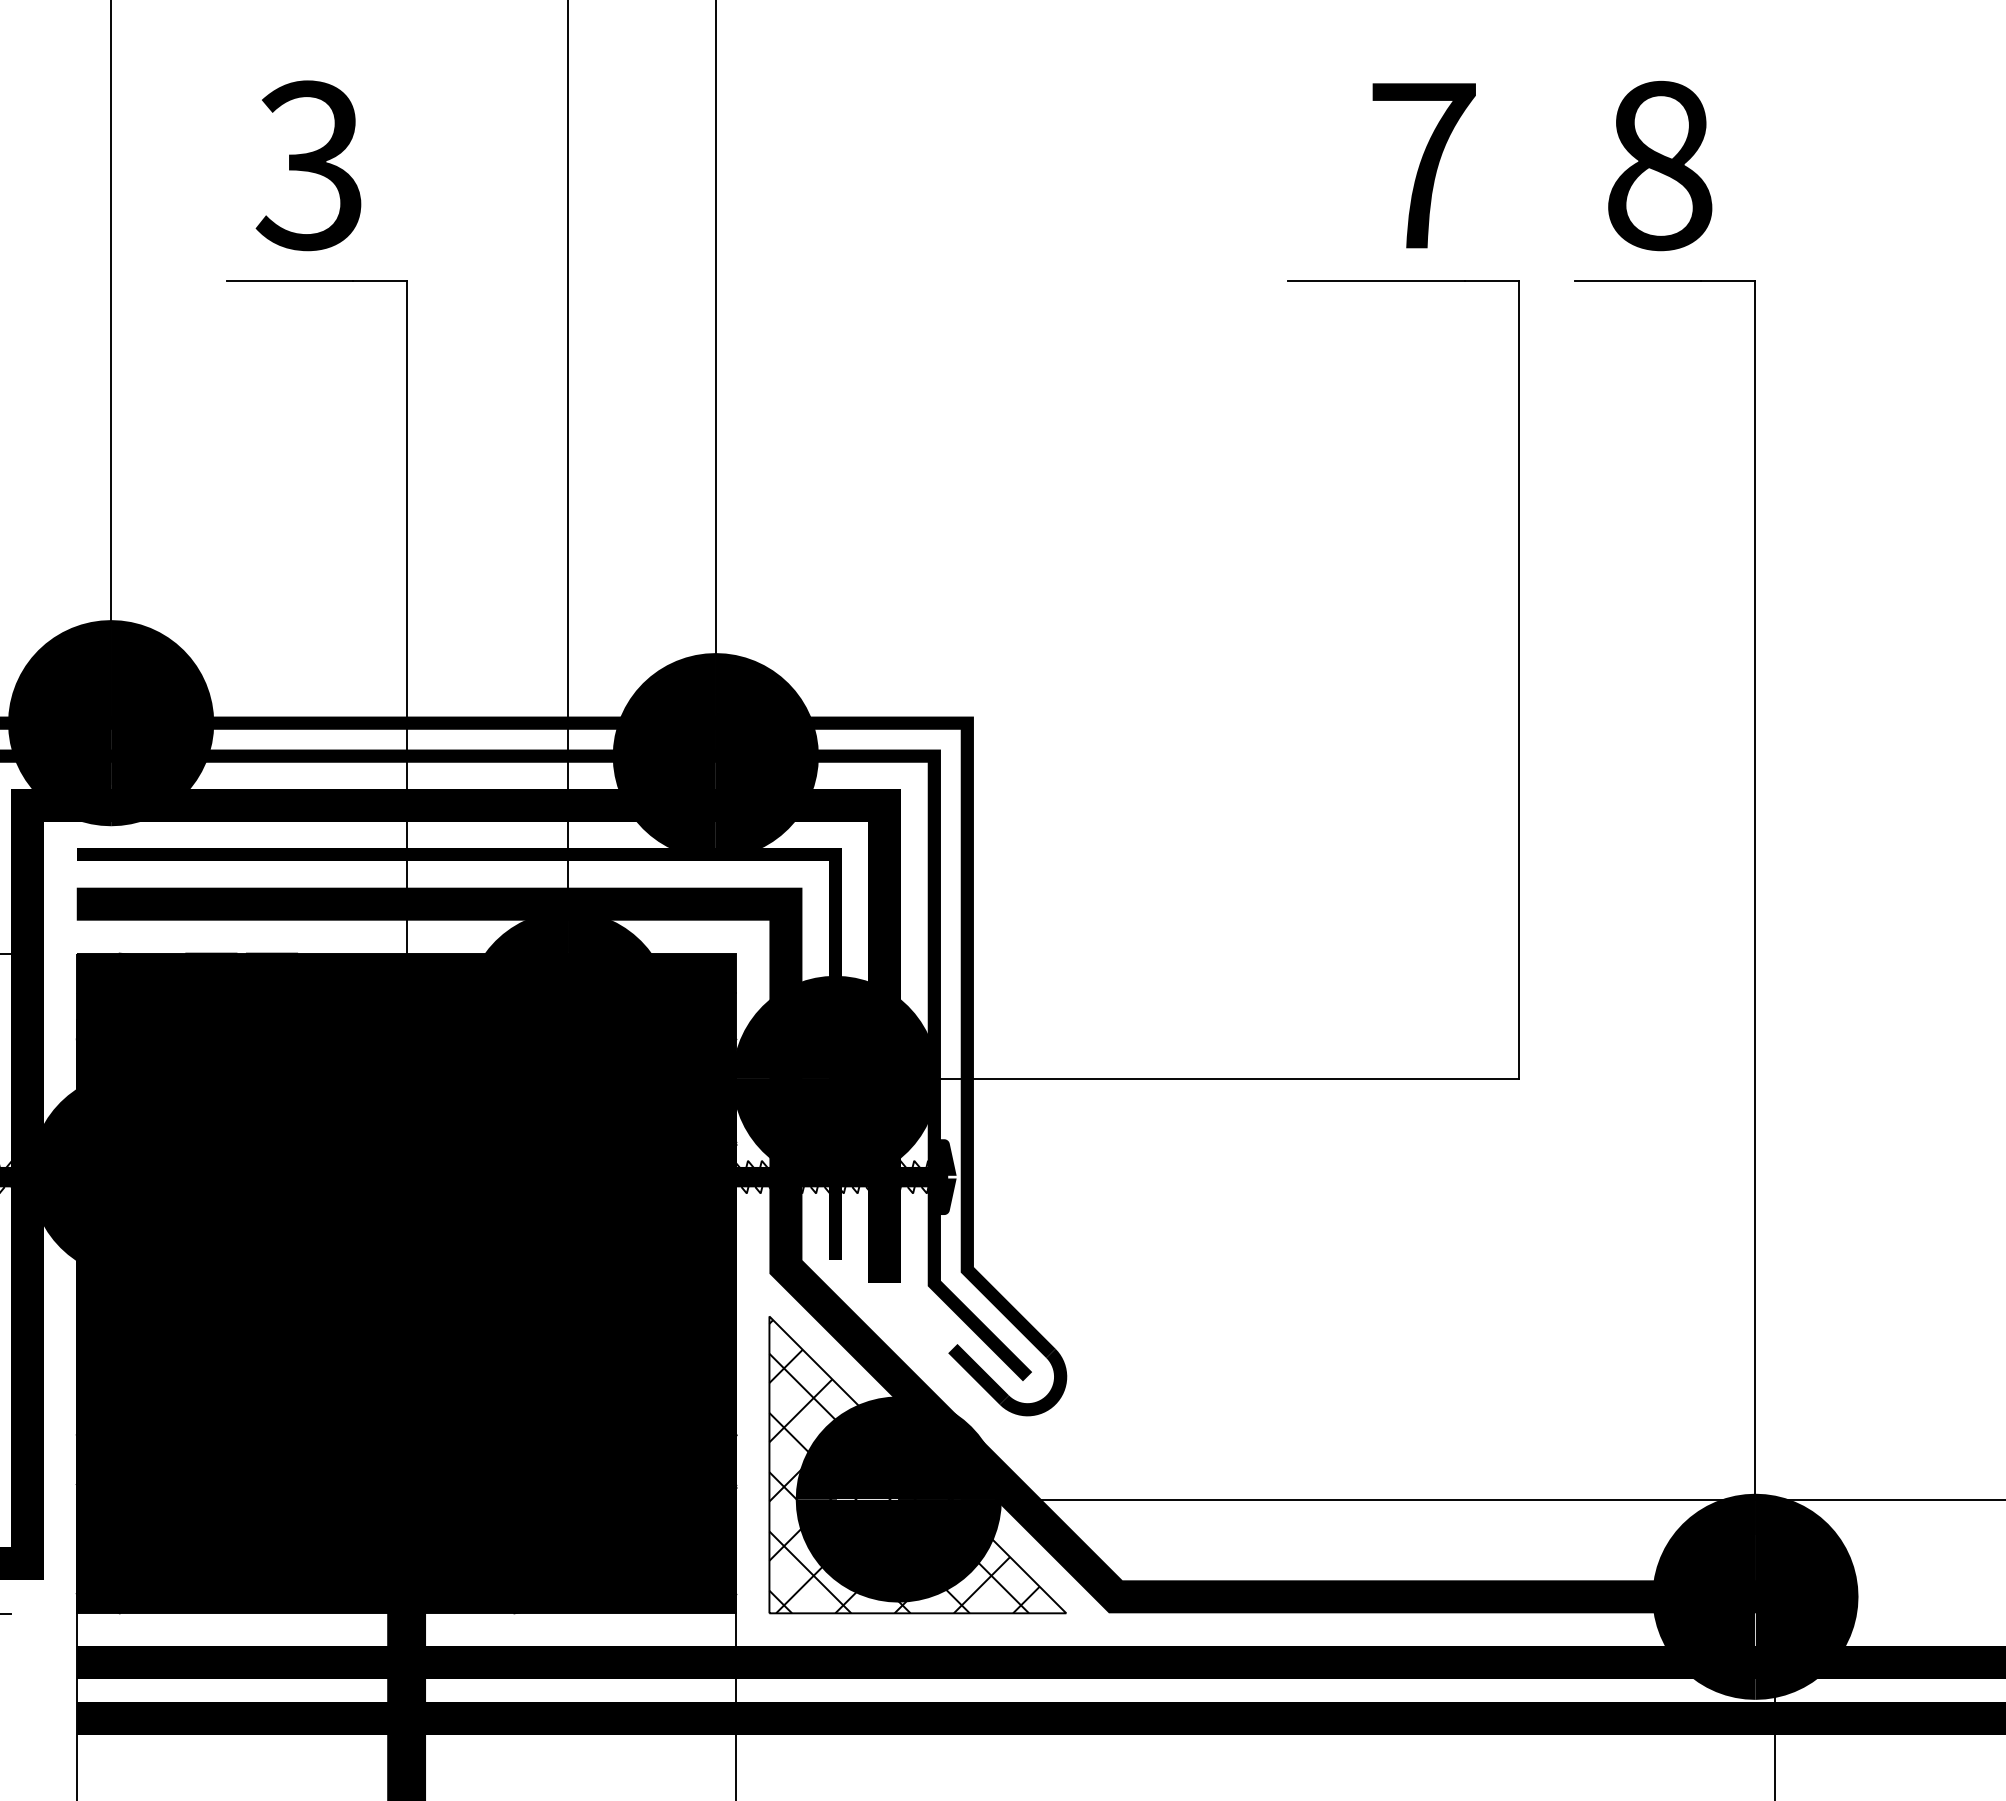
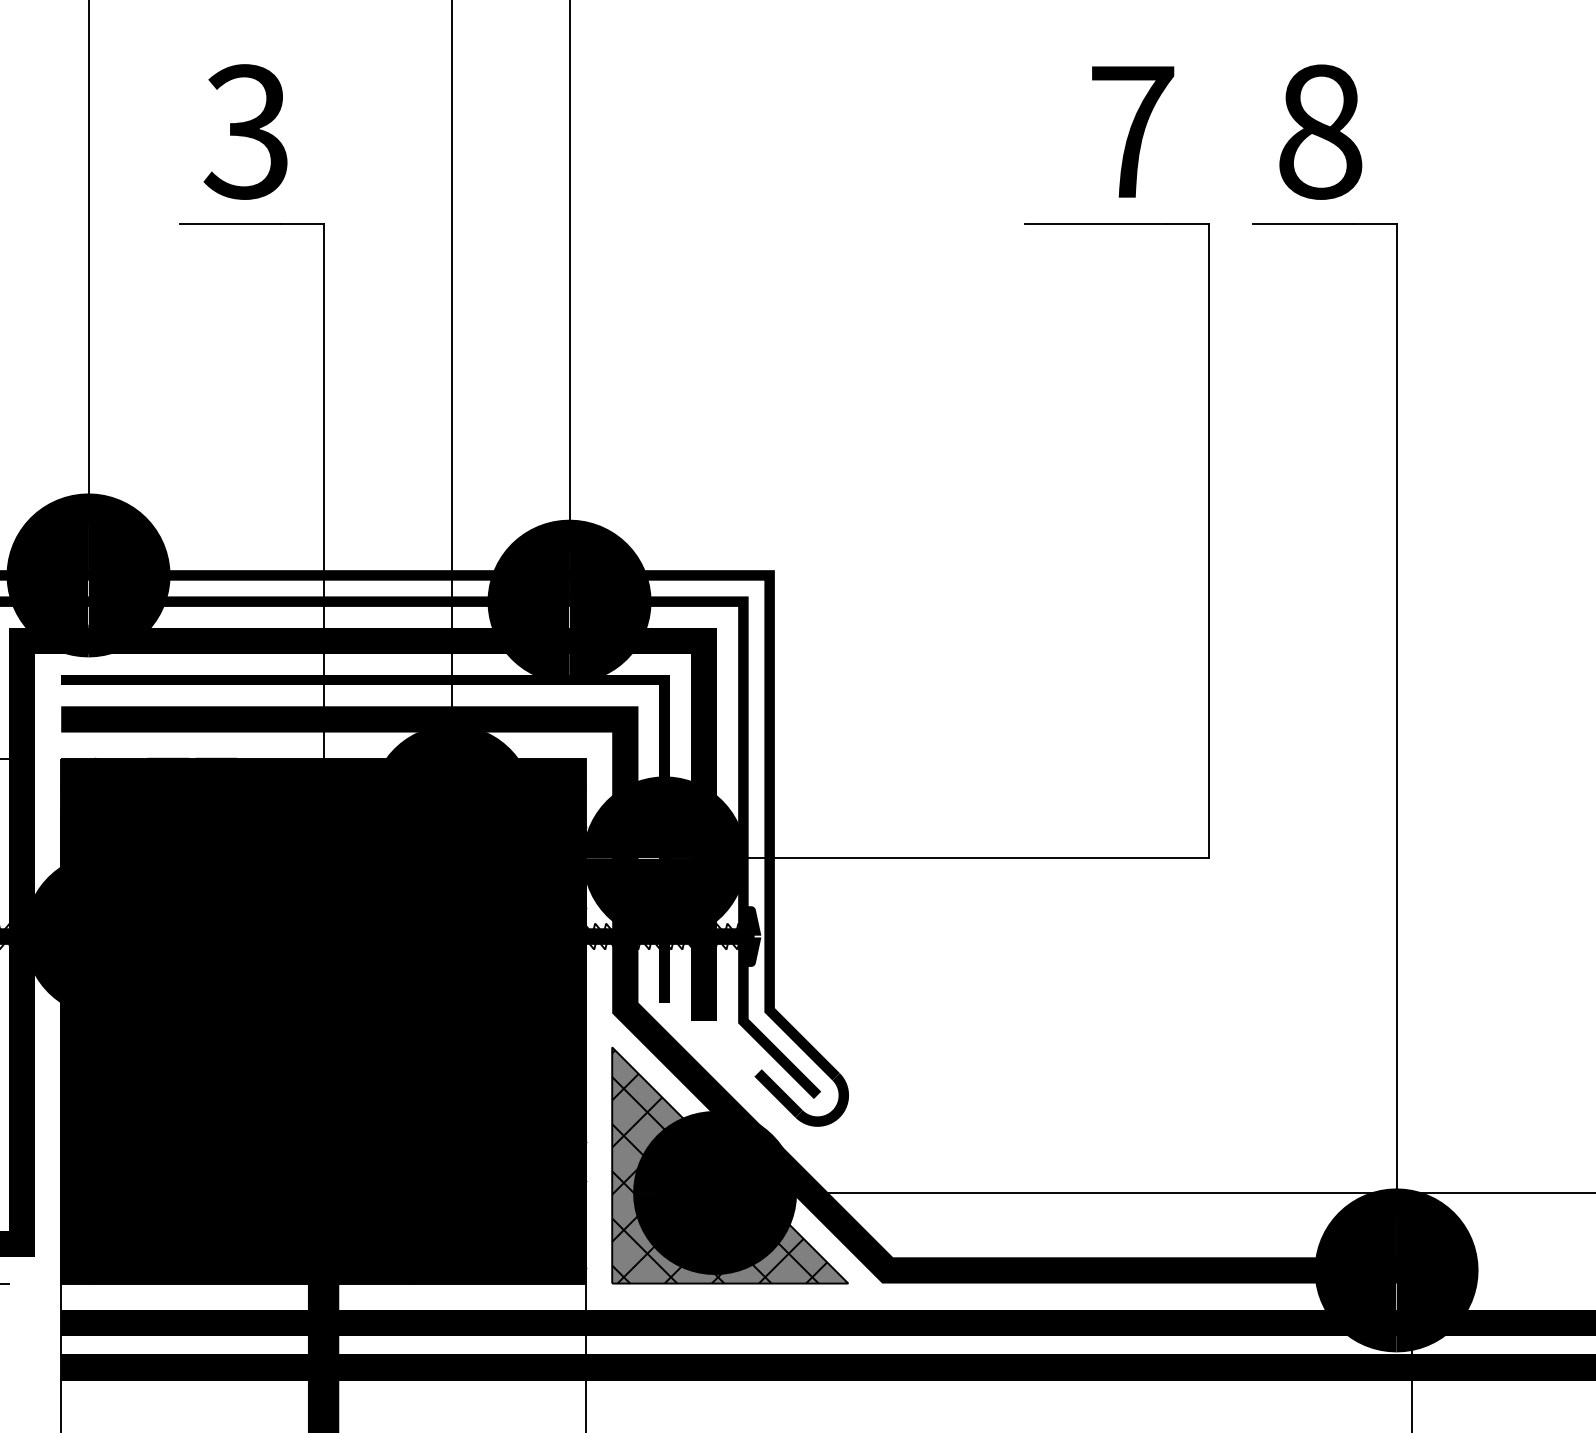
fill: (917, 1464) -> (729, 1165), added

